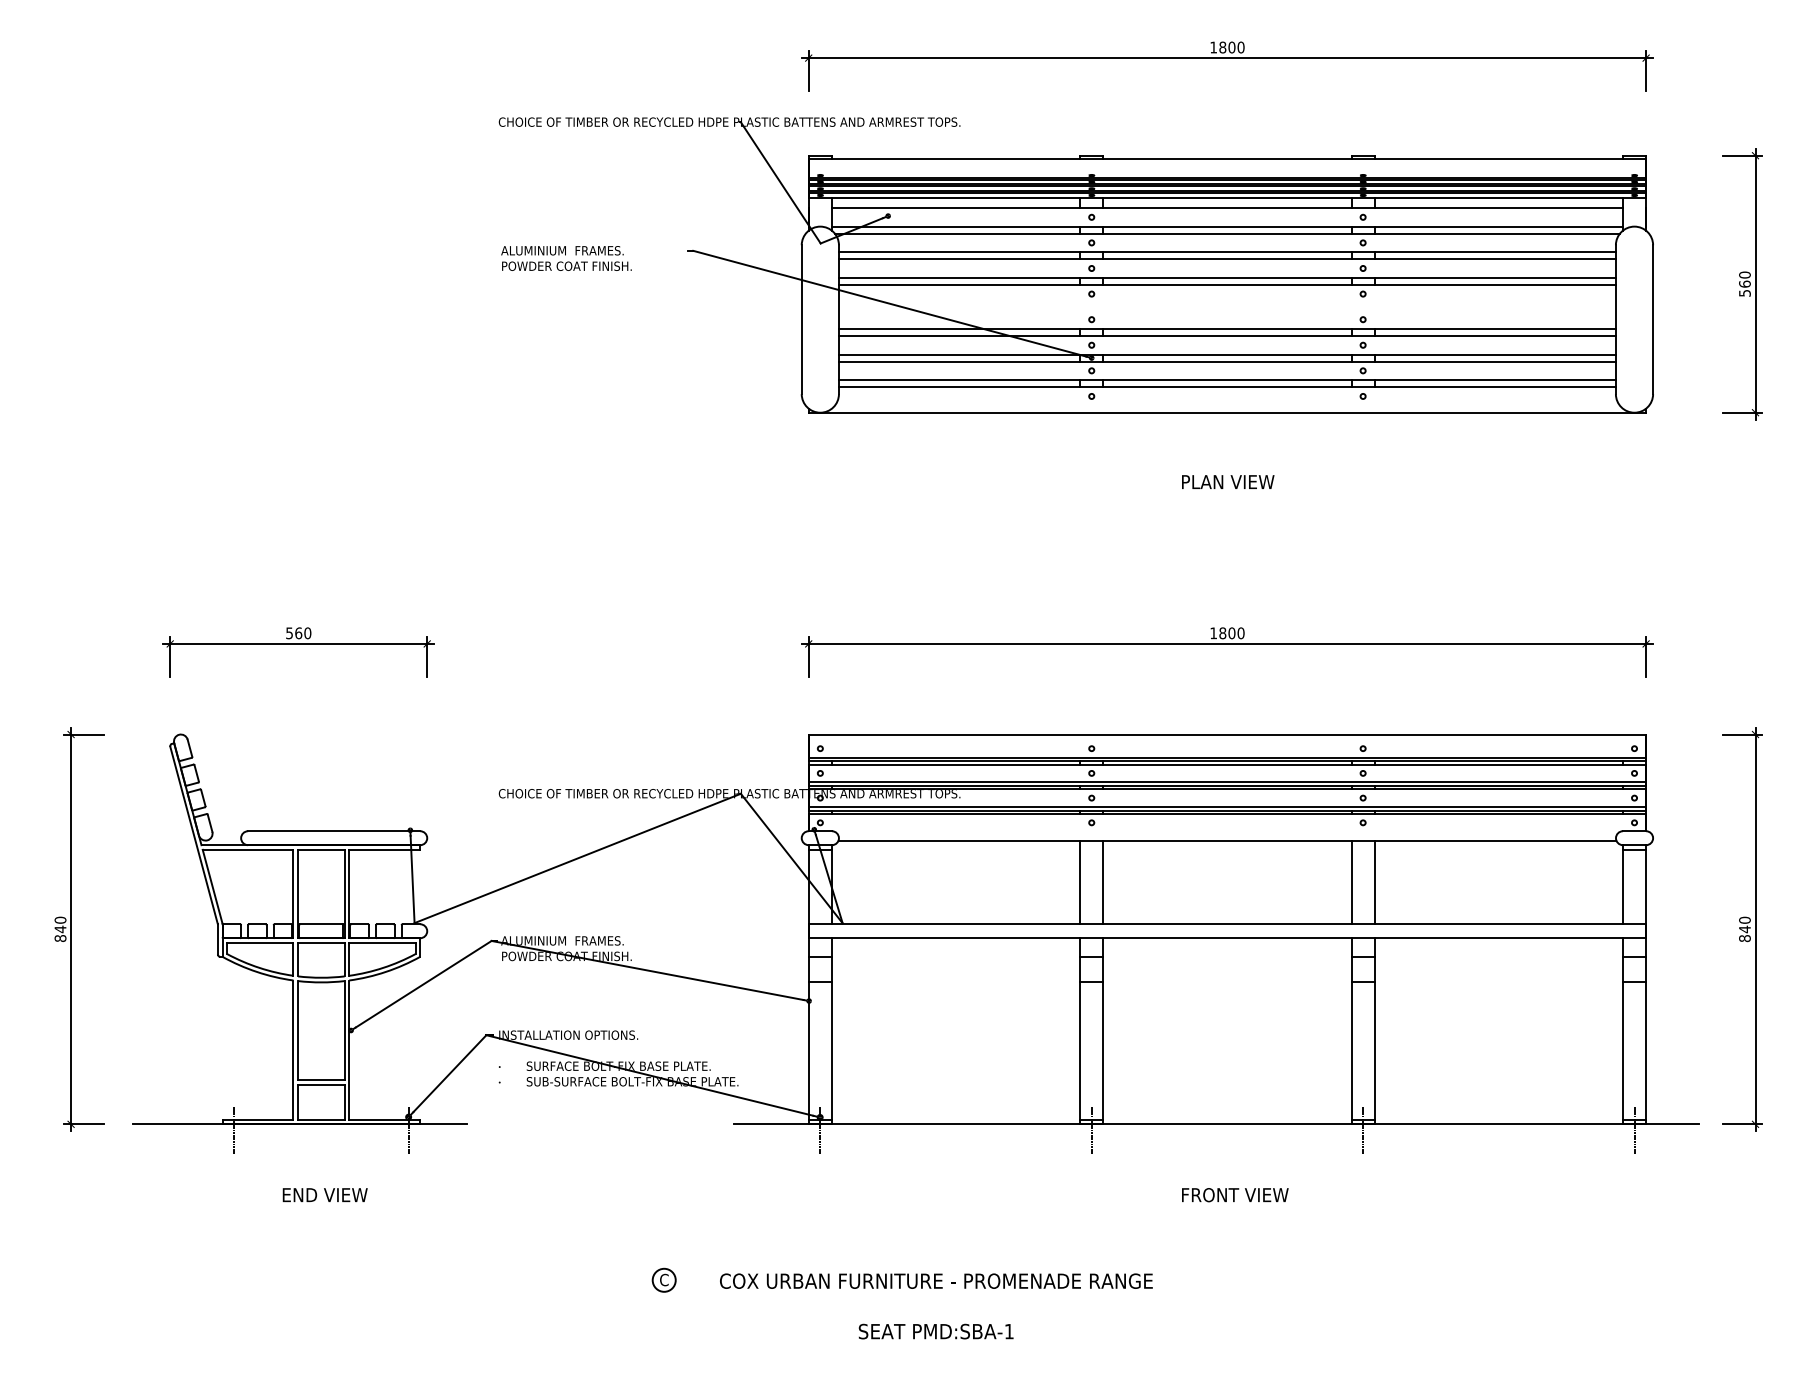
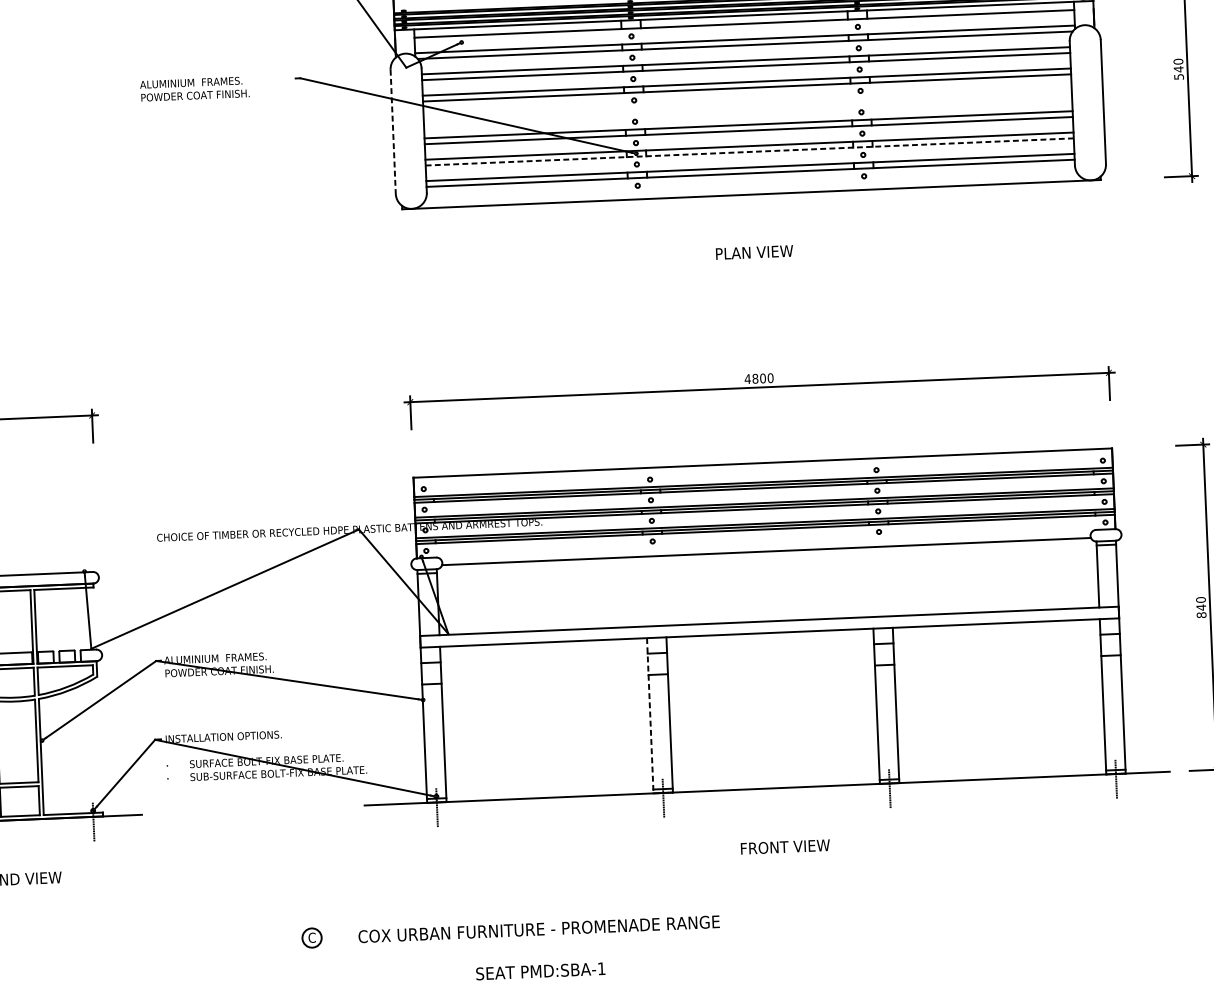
text: (1744, 283) -> (1178, 68), 560 -> 540
line: (801, 320) -> (393, 132), solid -> dashed
line: (1227, 361) -> (749, 151), solid -> dashed
text: (1213, 633) -> (747, 379), 1800 -> 4800
line: (1080, 882) -> (645, 591), removed
line: (1103, 882) -> (664, 590), removed
line: (1351, 882) -> (871, 582), removed
line: (1374, 882) -> (890, 581), removed
line: (1080, 1031) -> (650, 715), solid -> dashed

